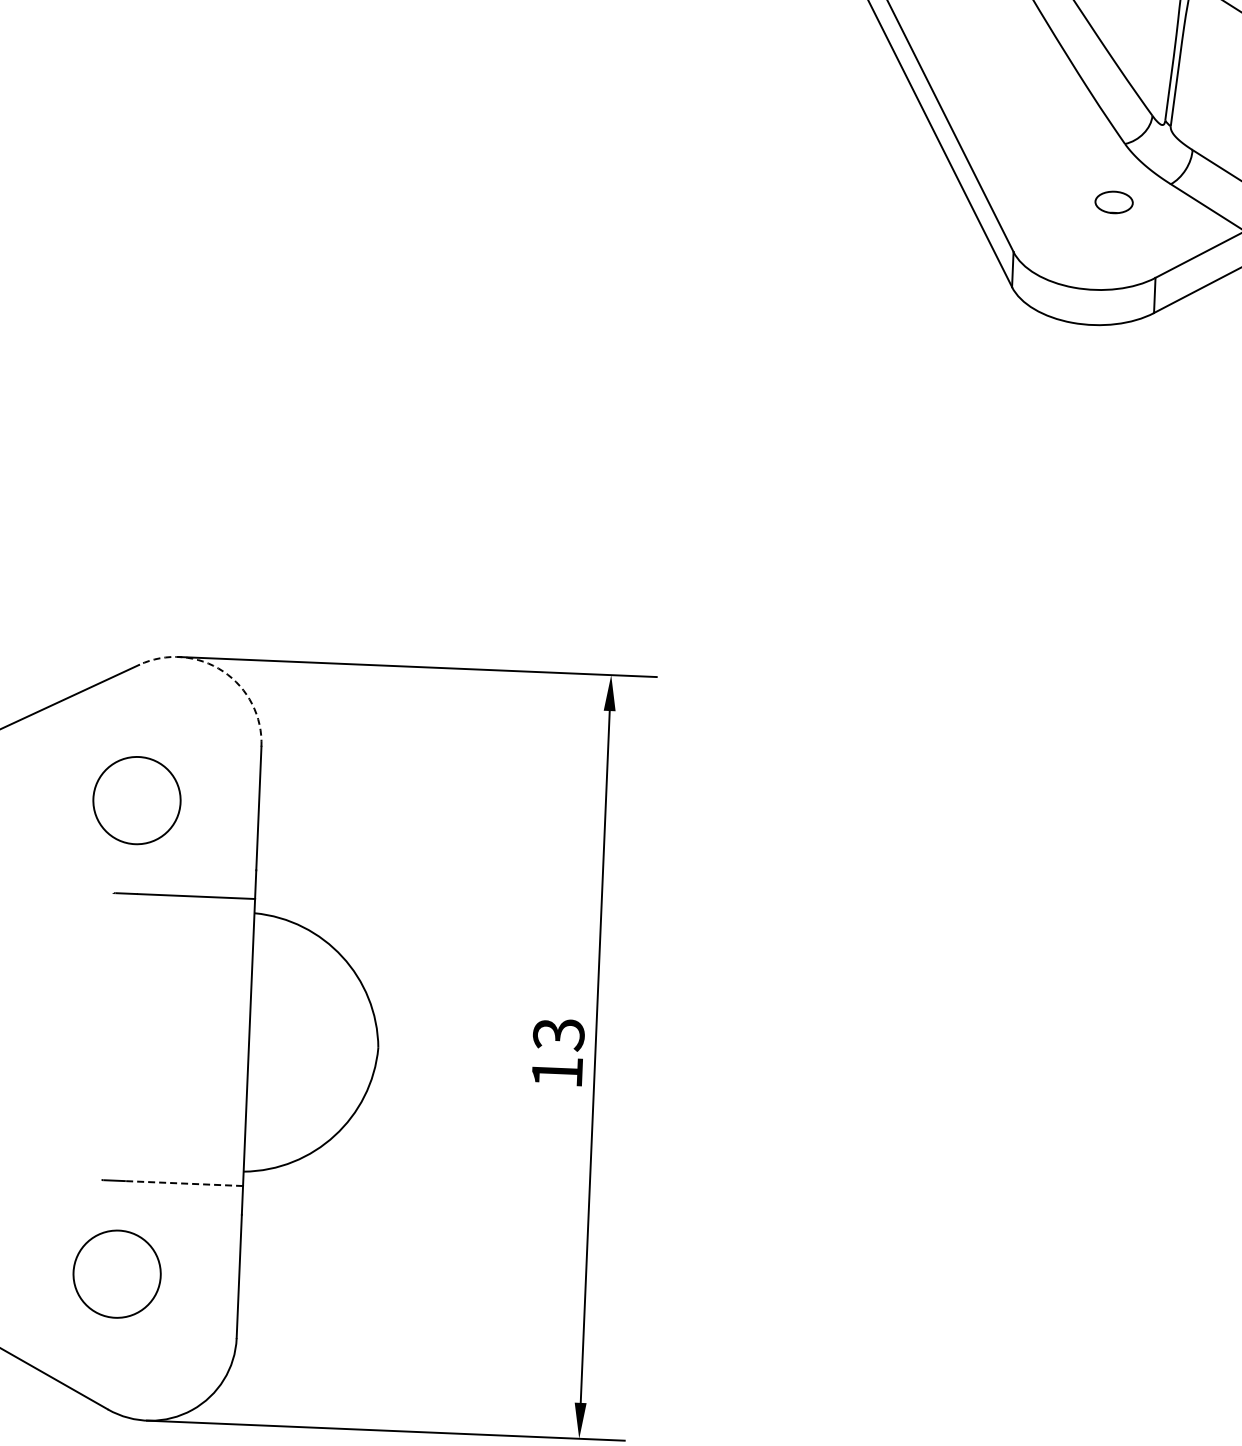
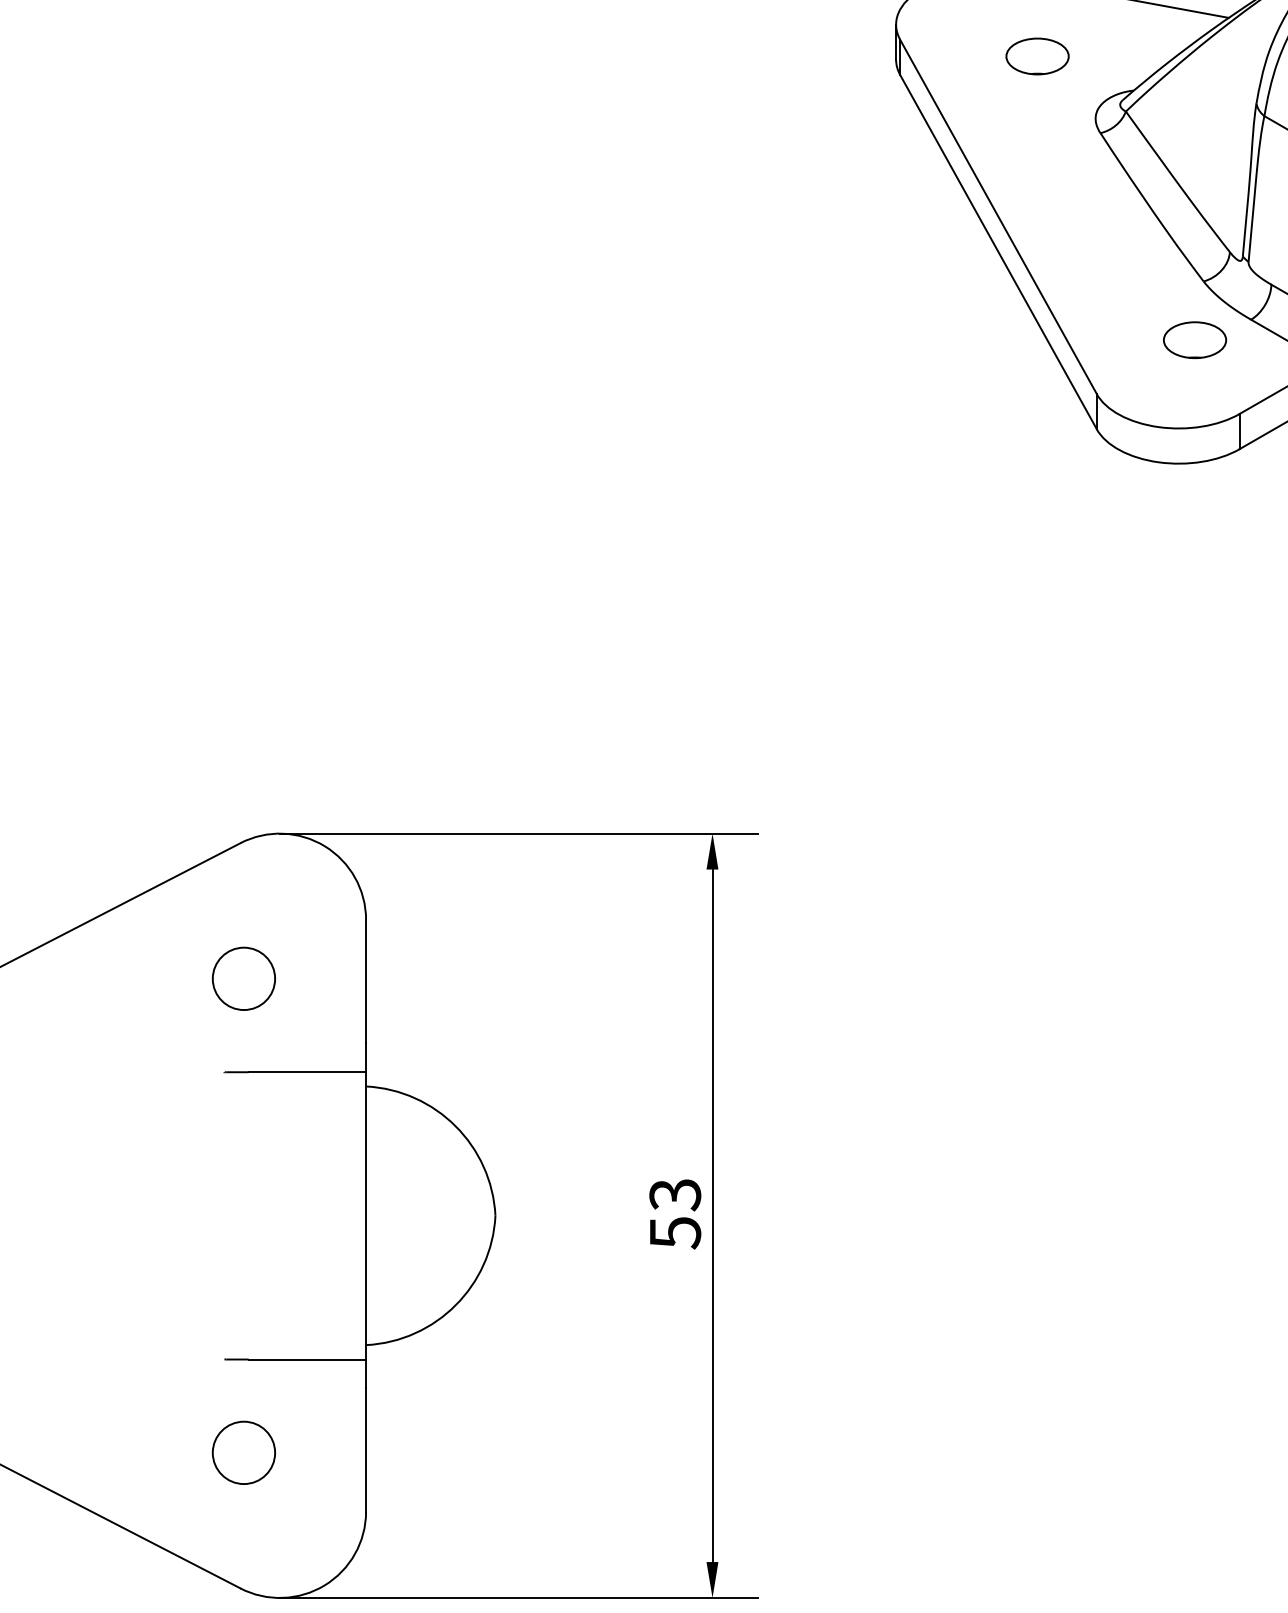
part: (1114, 202) -> (1195, 340), size x1.67
arc: (223, 671) -> (324, 846), dashed -> solid
circle: (136, 800) -> (243, 978), size x0.71
text: (557, 1073) -> (675, 1233), 13 -> 53
line: (184, 1183) -> (307, 1359), dashed -> solid
circle: (116, 1273) -> (243, 1452), size x0.71

